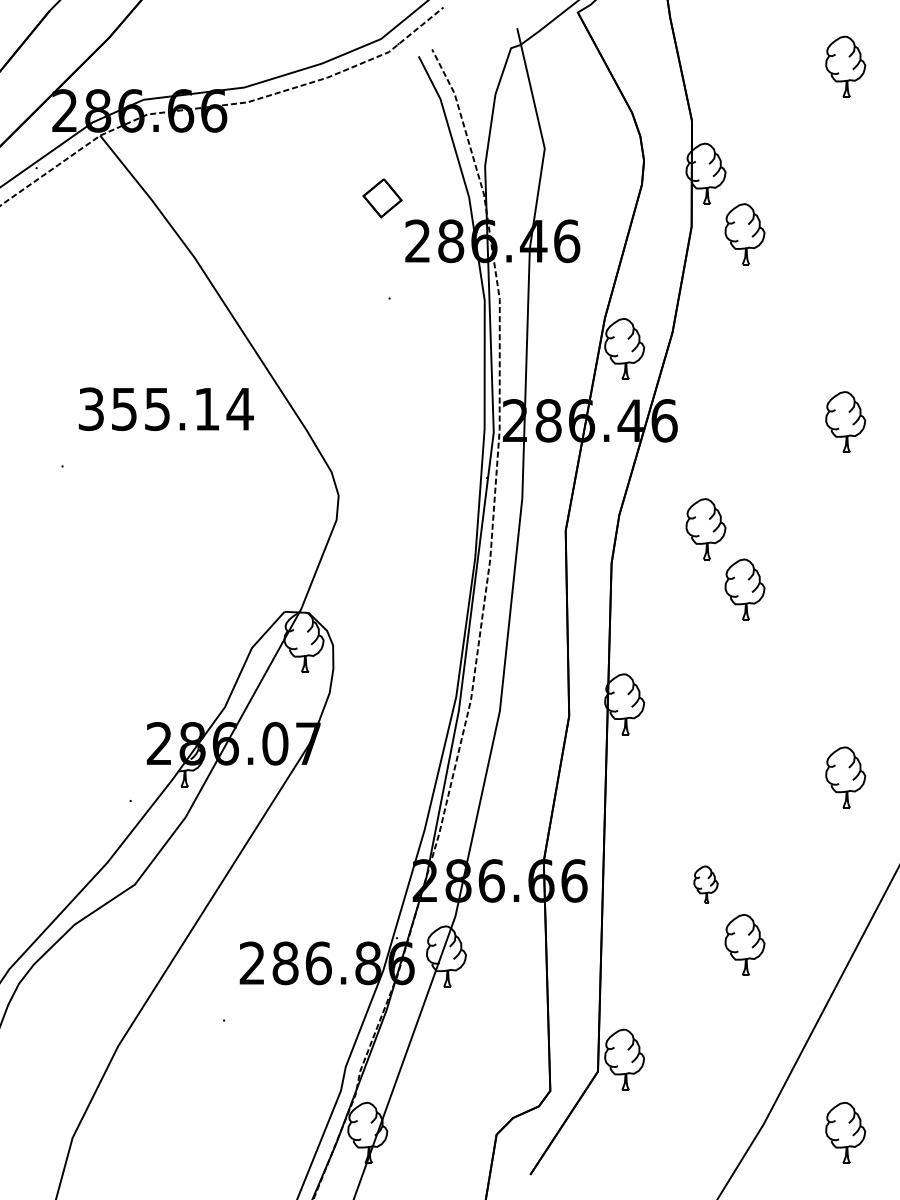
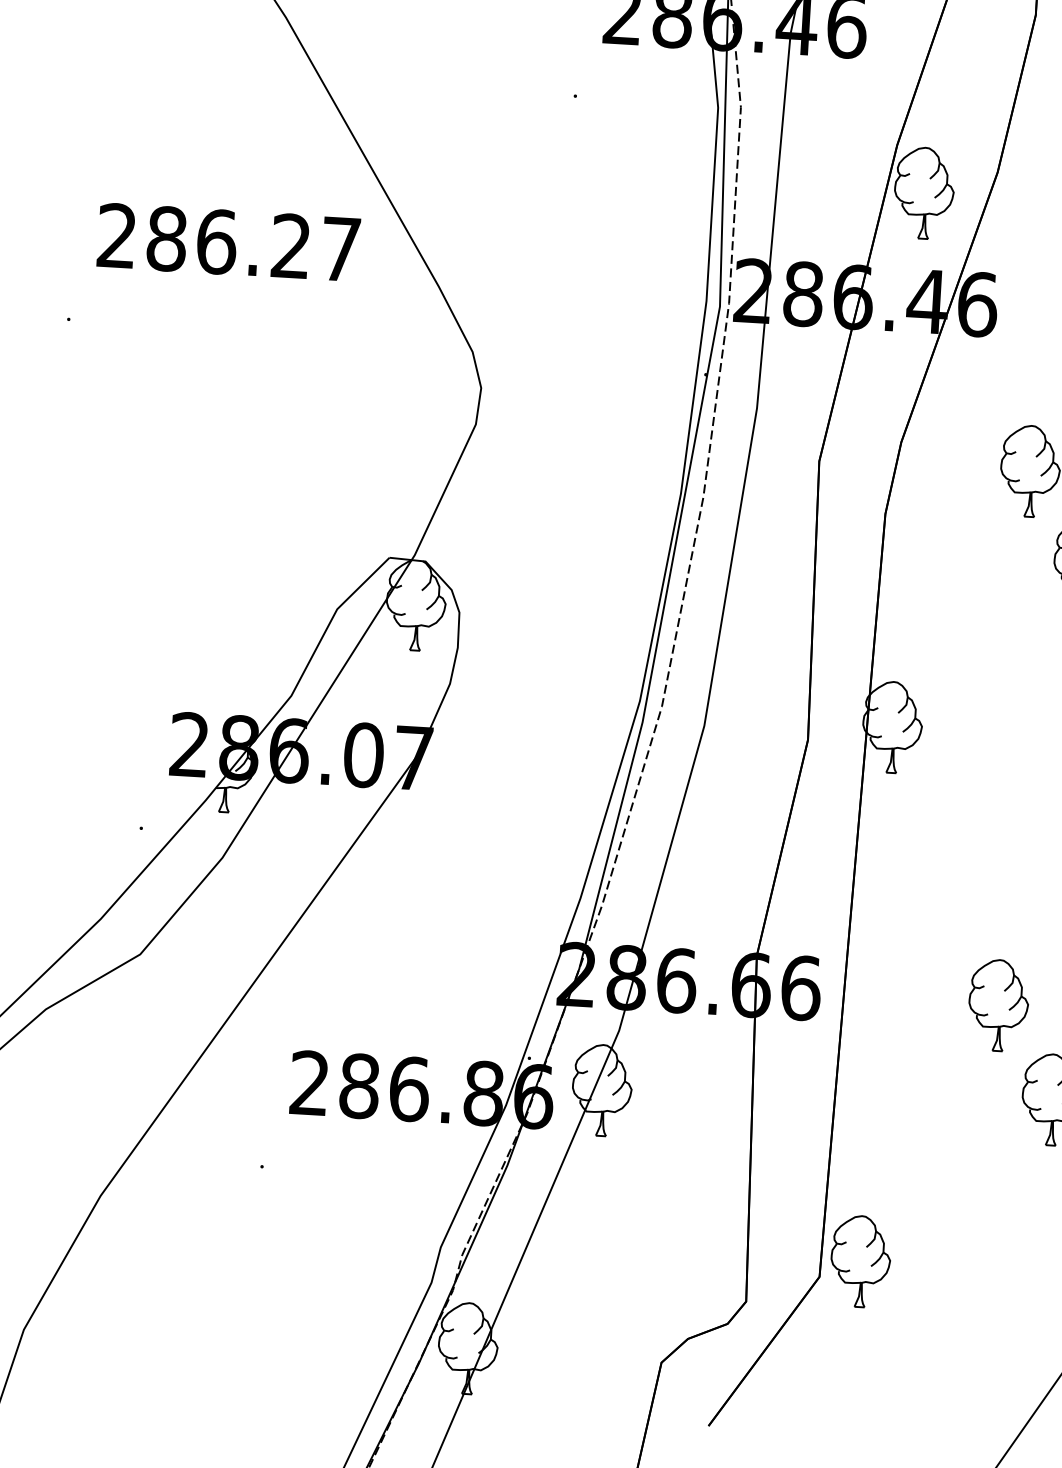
text: (165, 409) -> (228, 243), 355.14 -> 286.27
part: (705, 884) -> (997, 1005), size x1.67

